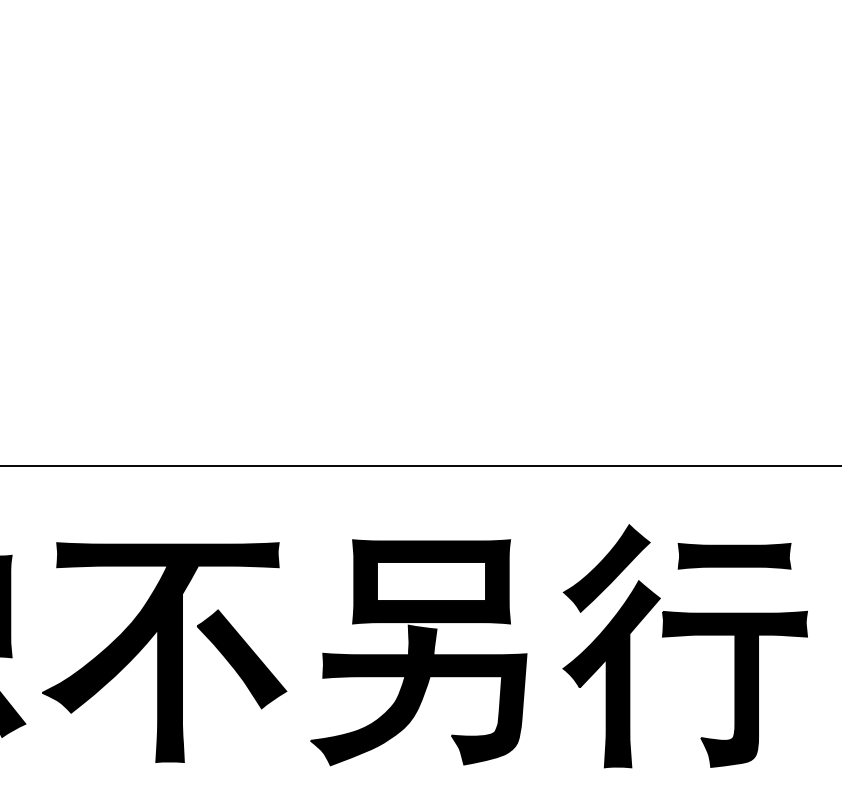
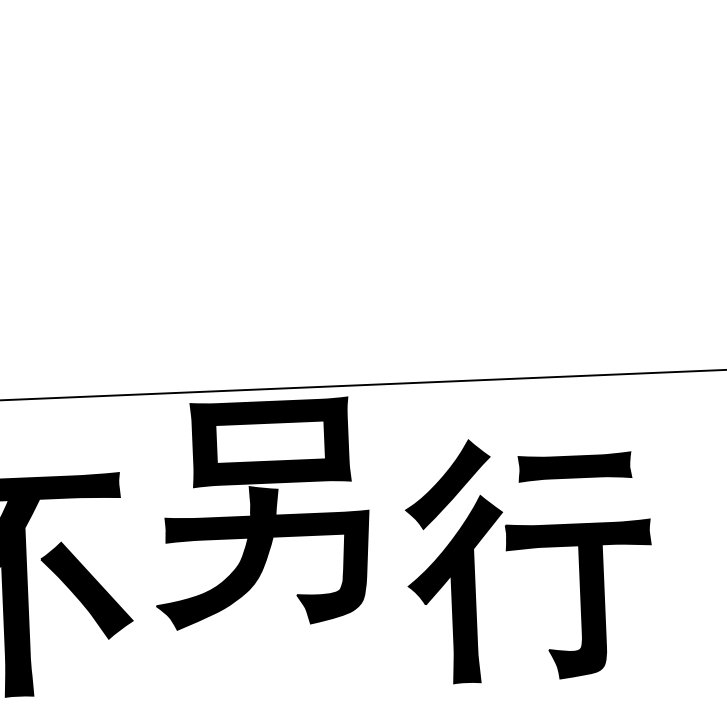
part: (418, 652) -> (260, 513), moved

